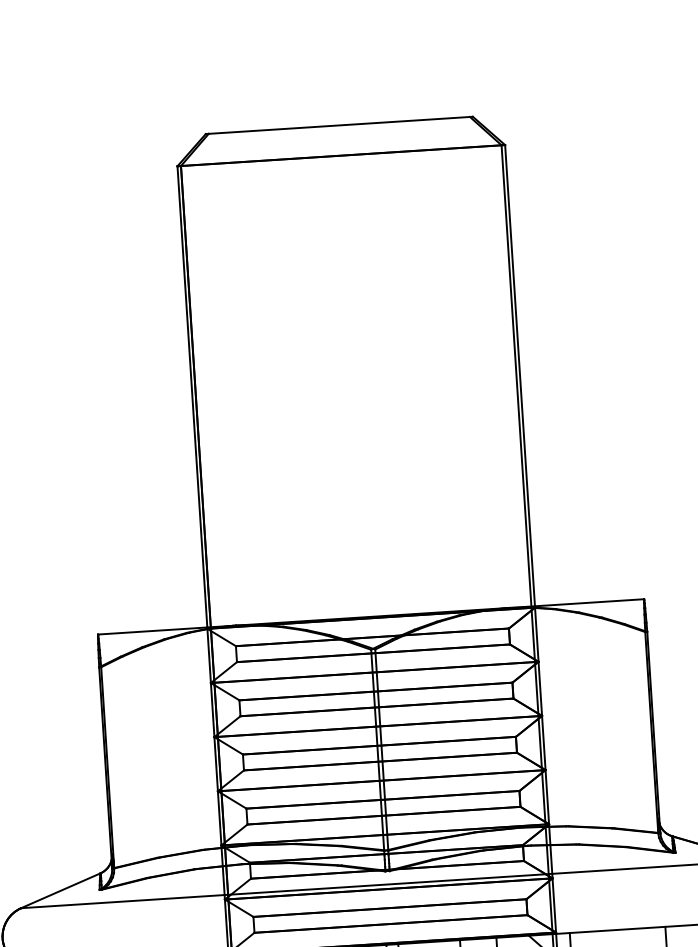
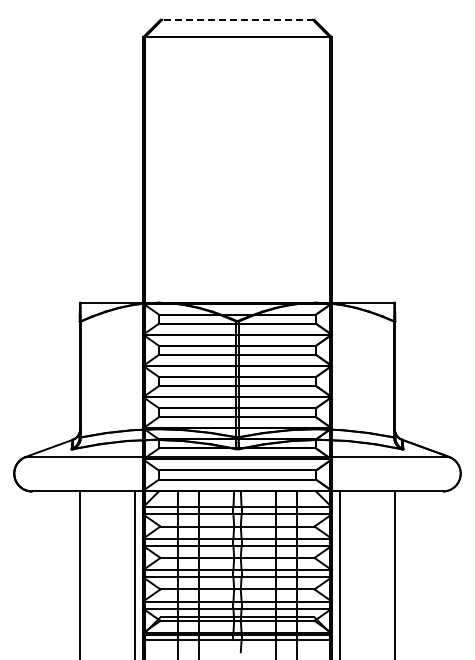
line: (339, 124) -> (237, 19), solid -> dashed

